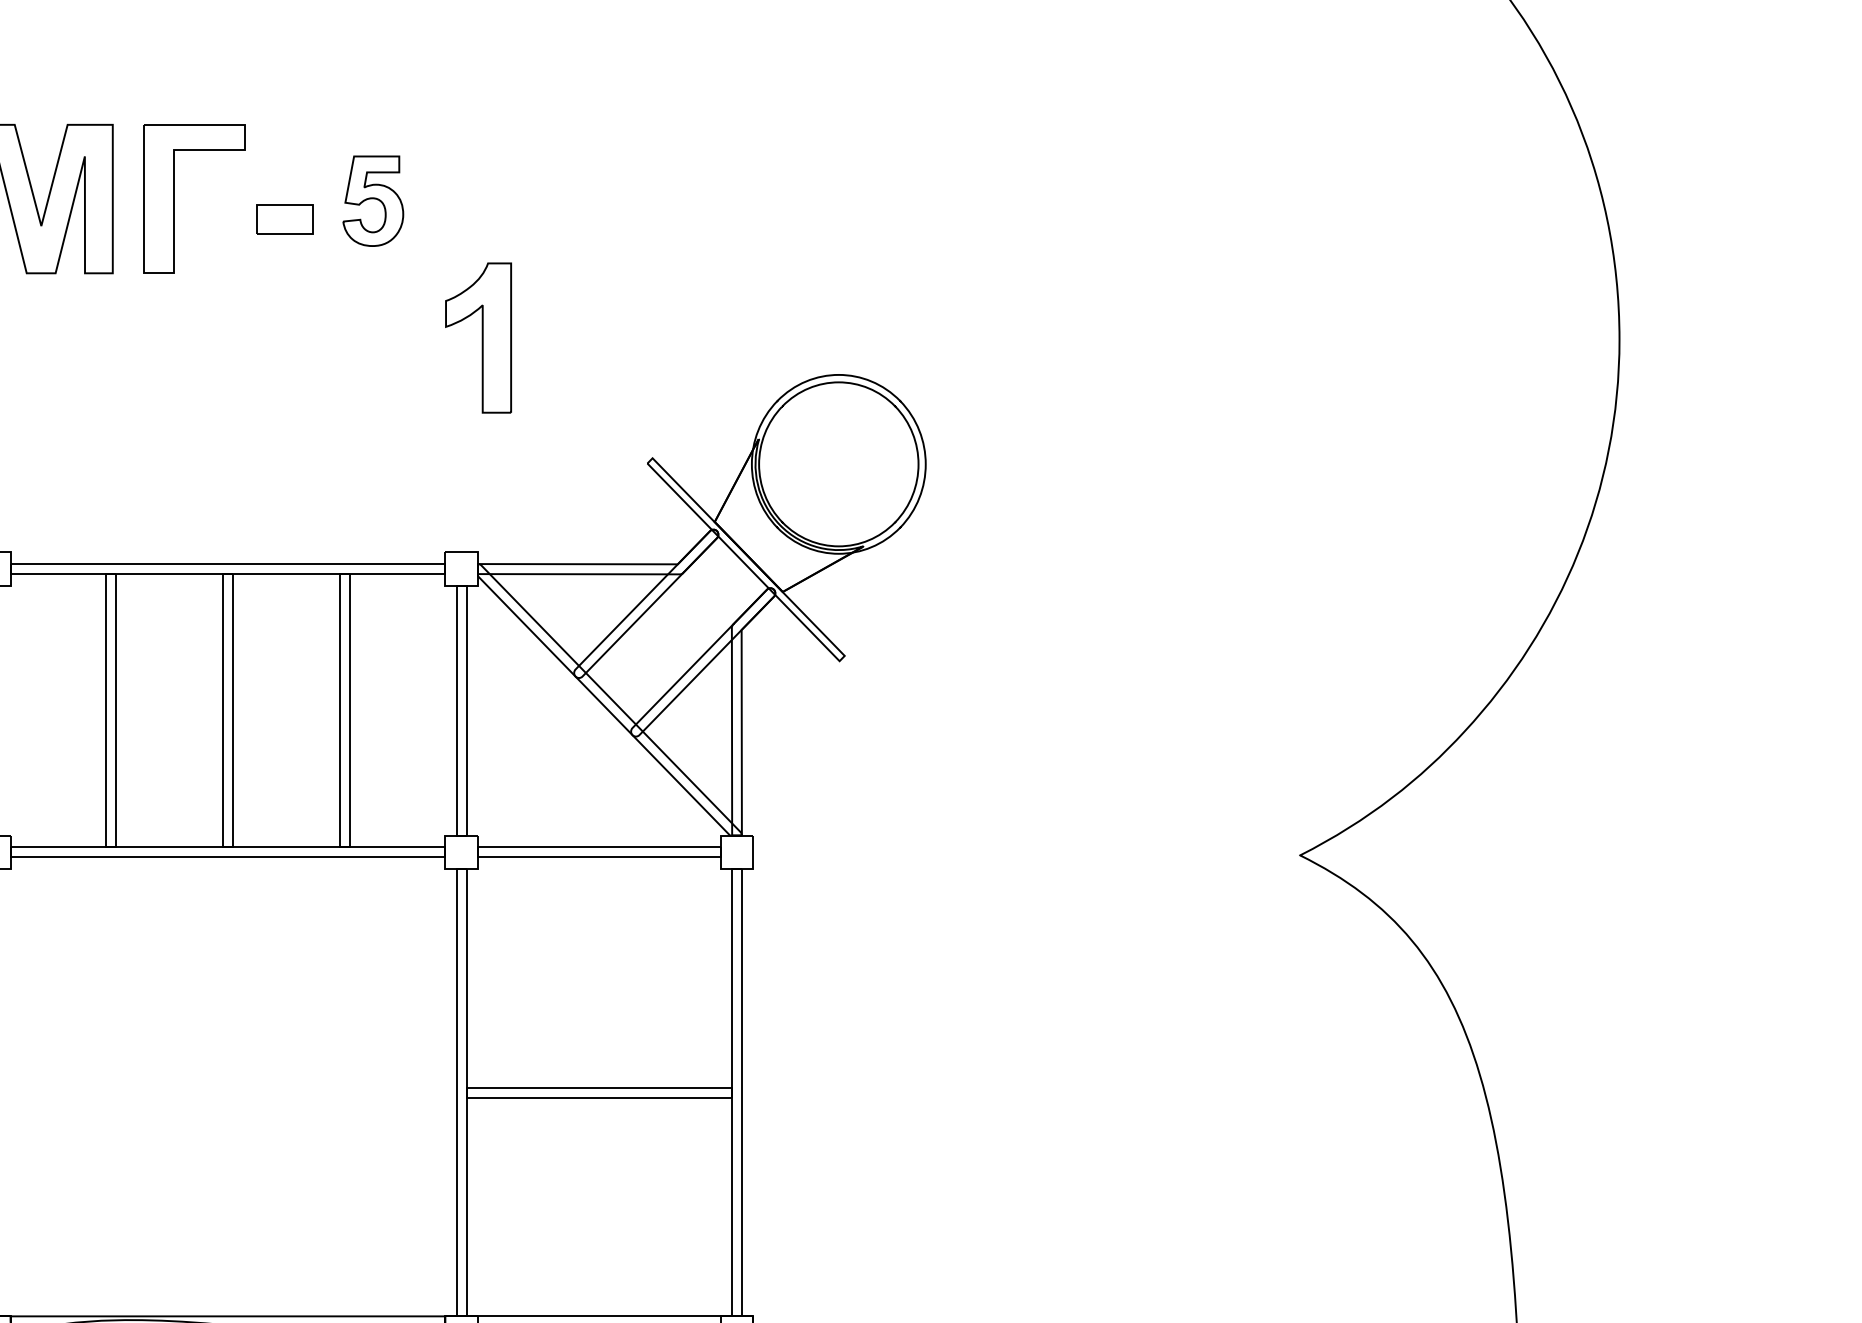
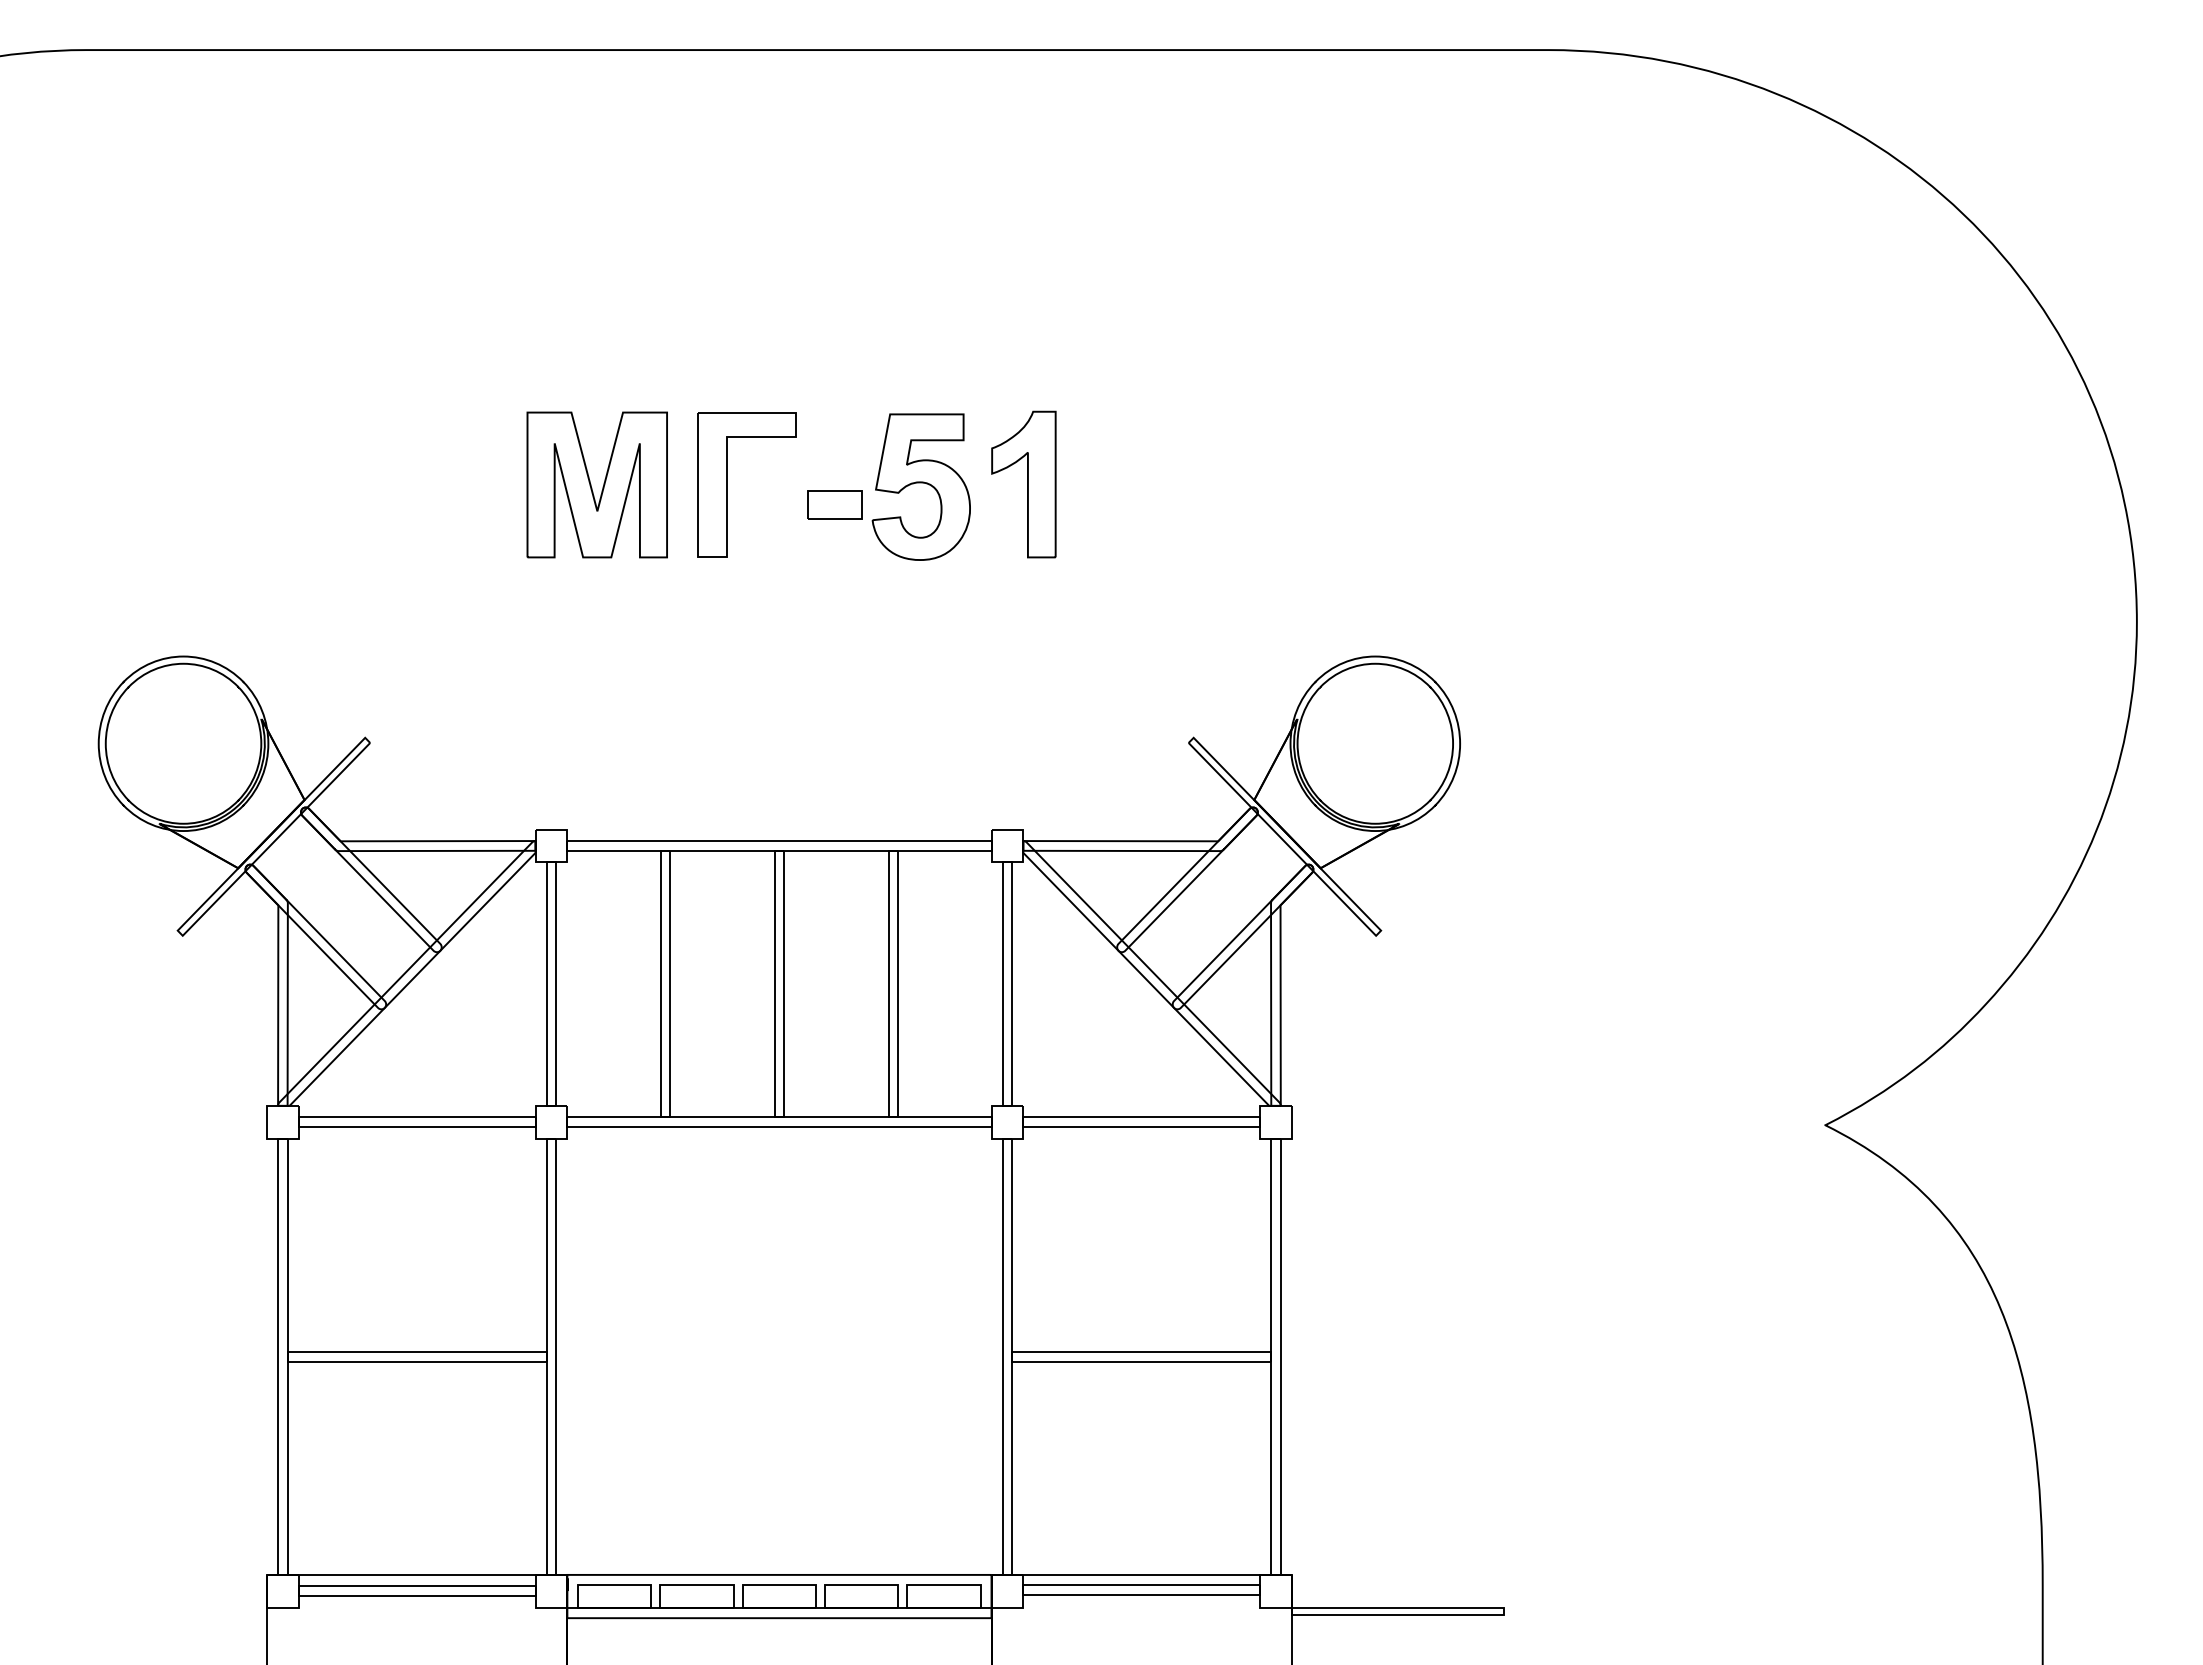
part: (372, 200) -> (920, 486), size x1.67
part: (478, 337) -> (1023, 484), moved

